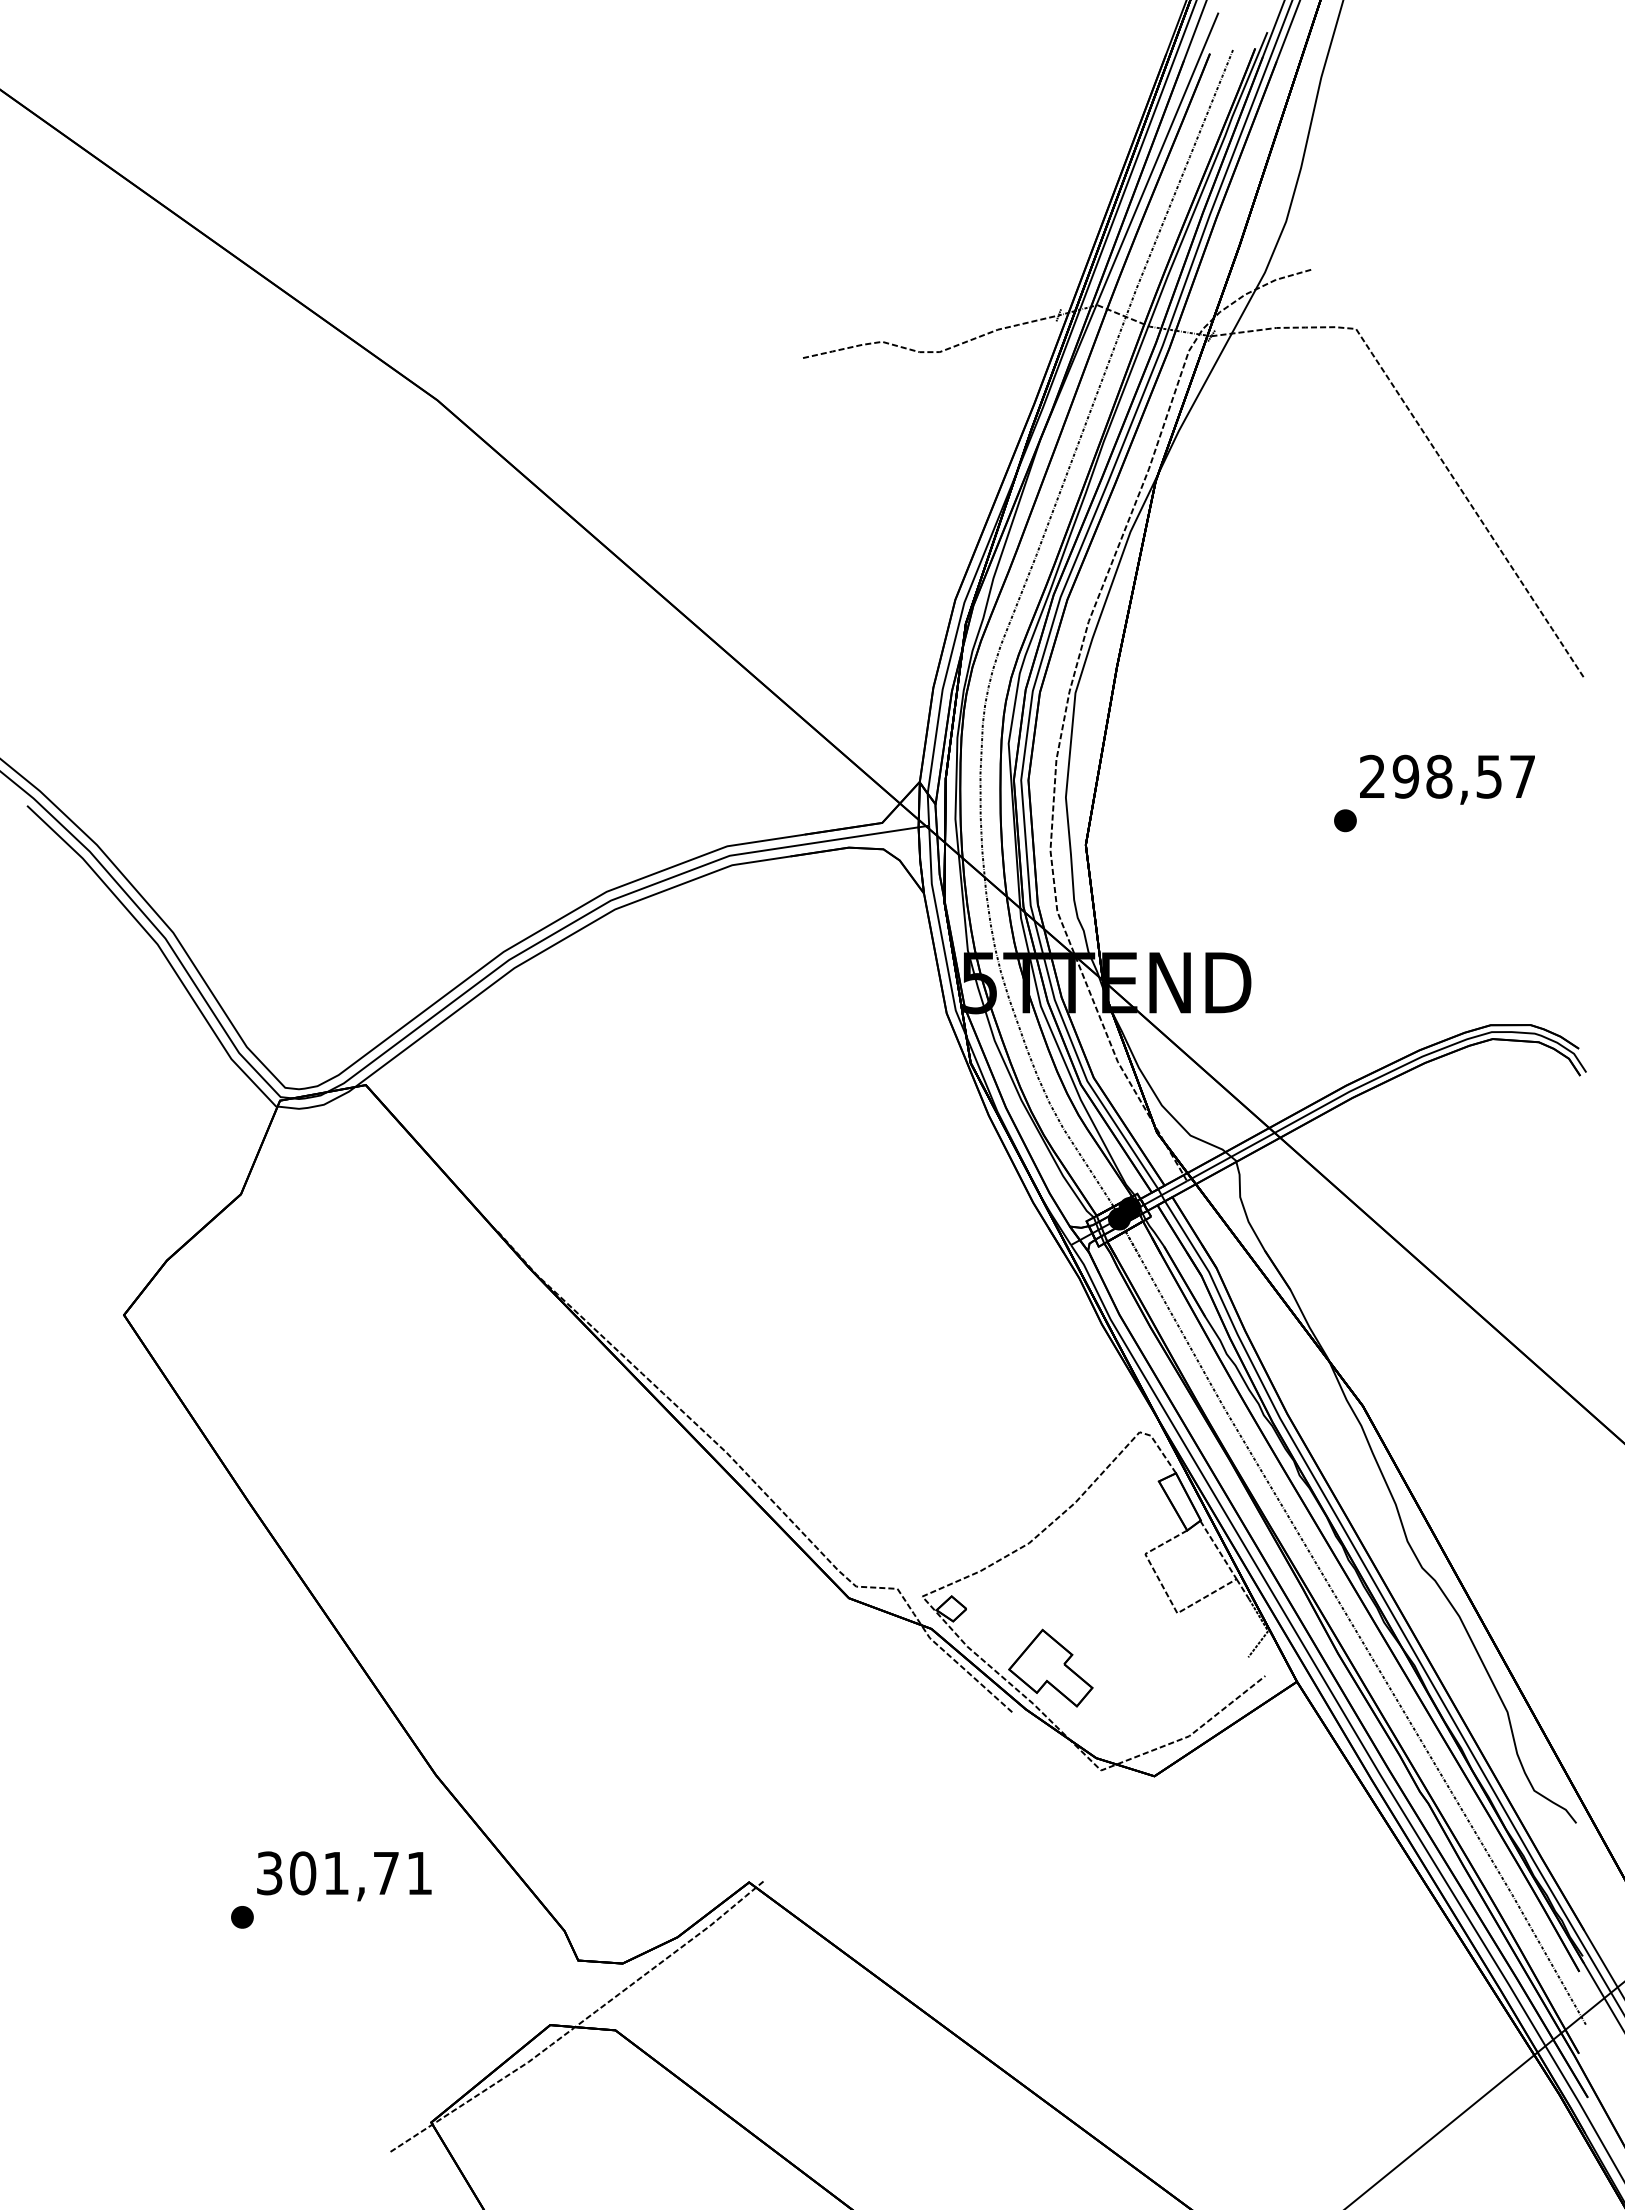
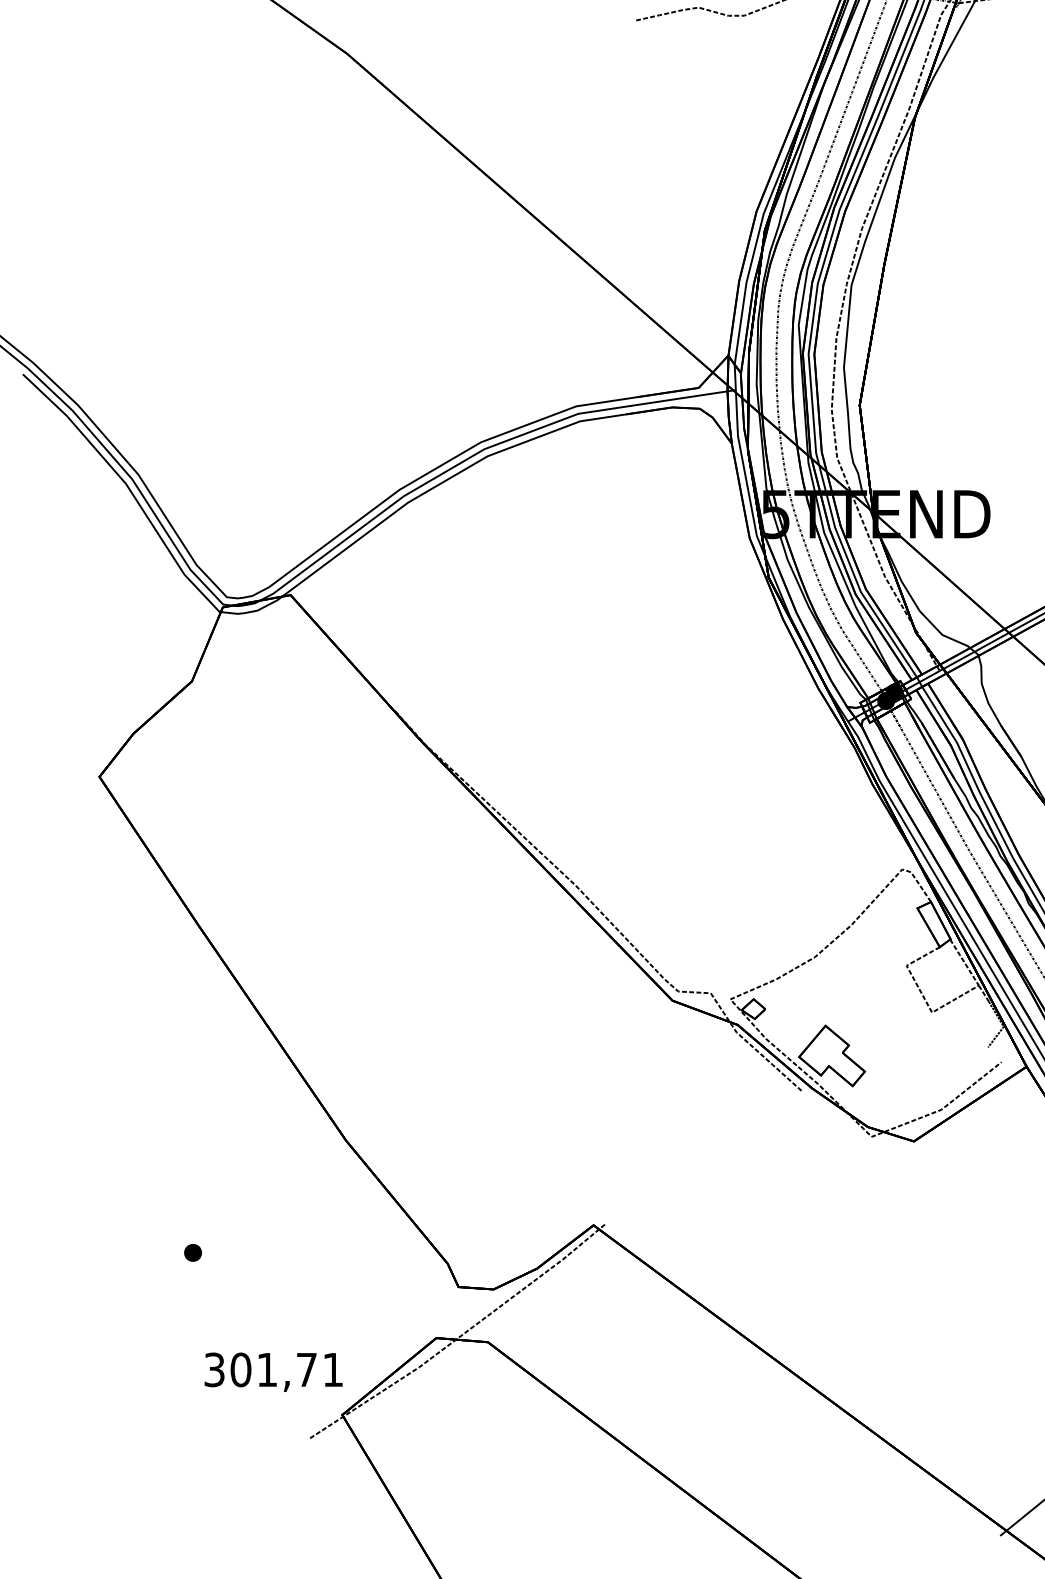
text: (344, 1876) -> (273, 1372), moved

